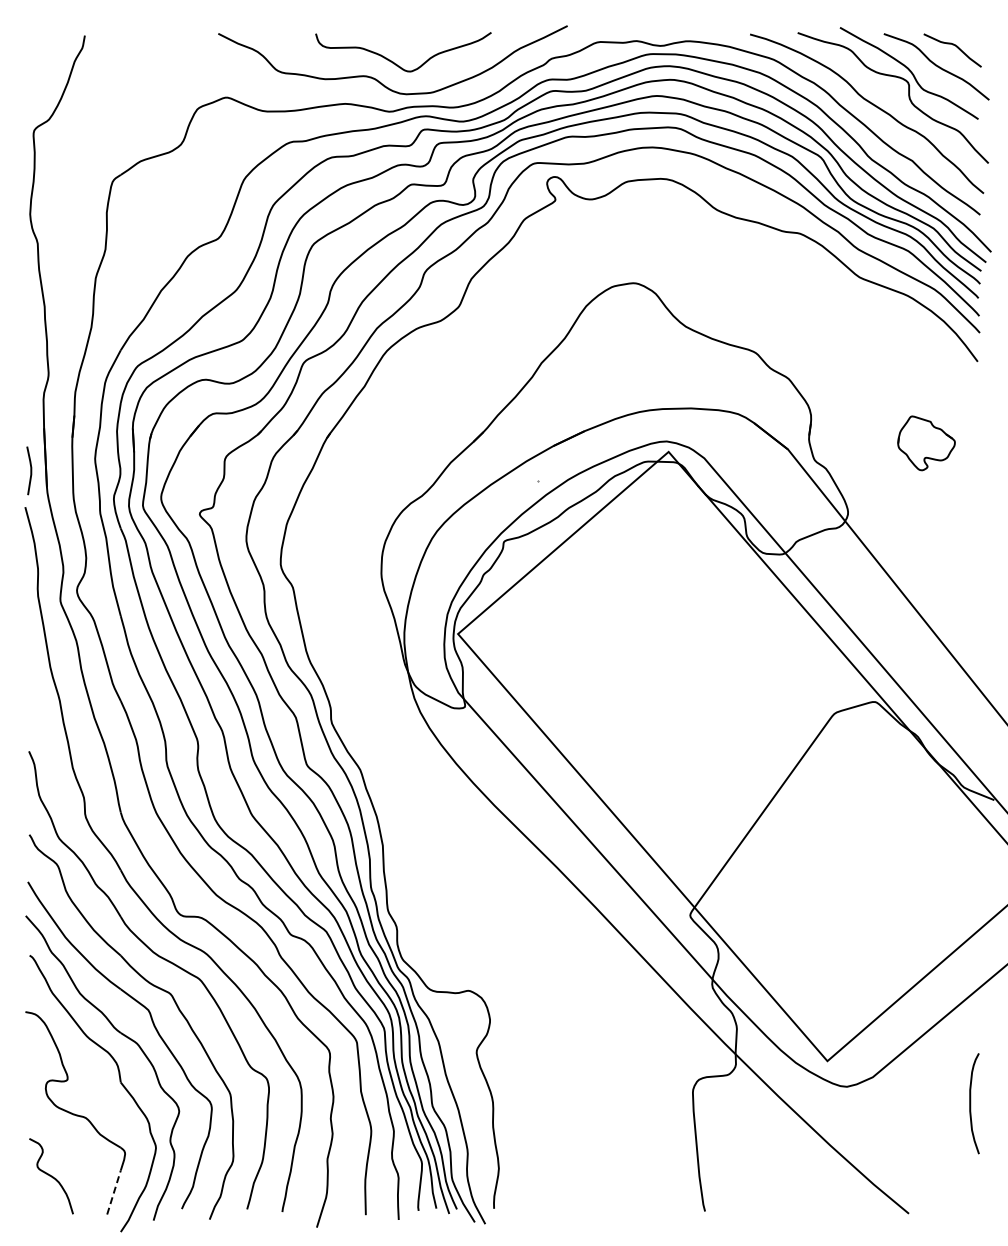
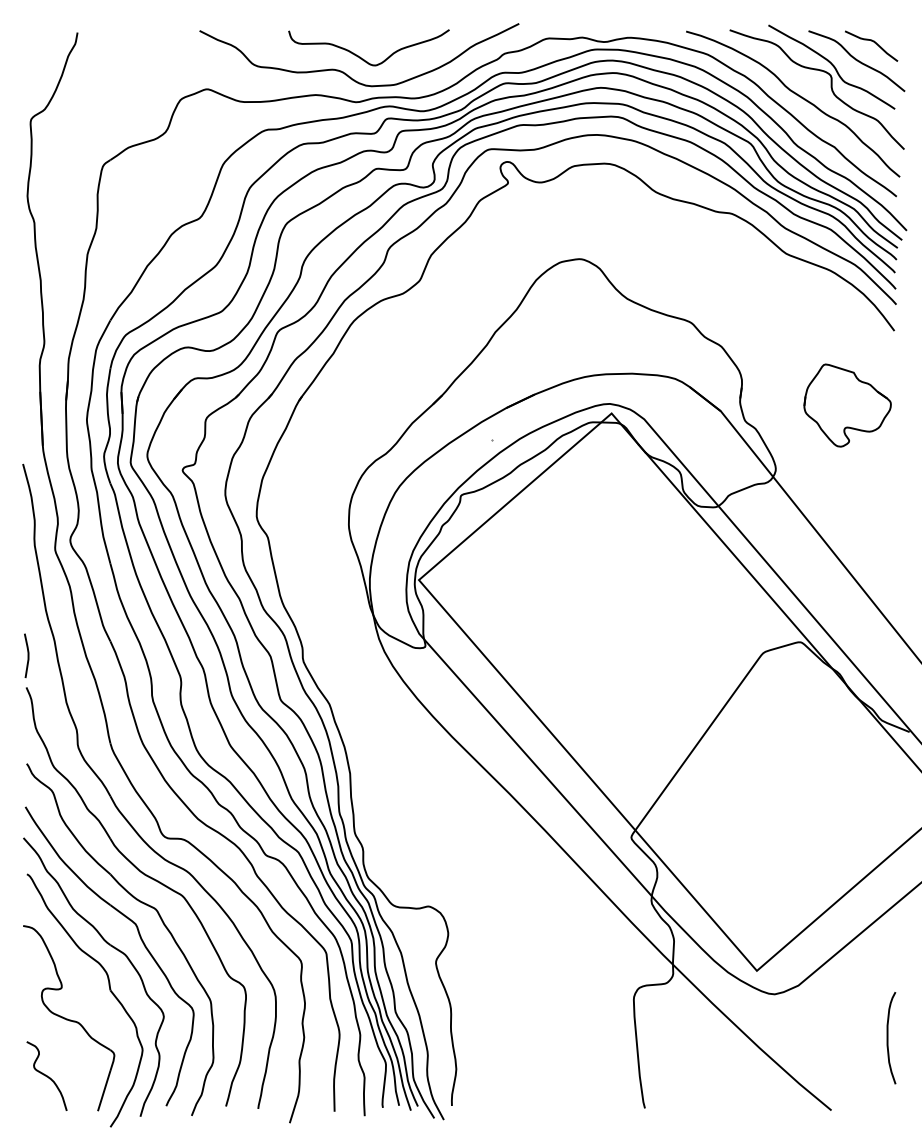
part: (926, 443) -> (847, 405), size x1.67
line: (30, 470) -> (27, 655), moved
curve: (971, 1103) -> (888, 1037), moved
line: (114, 1192) -> (104, 1091), dashed -> solid

